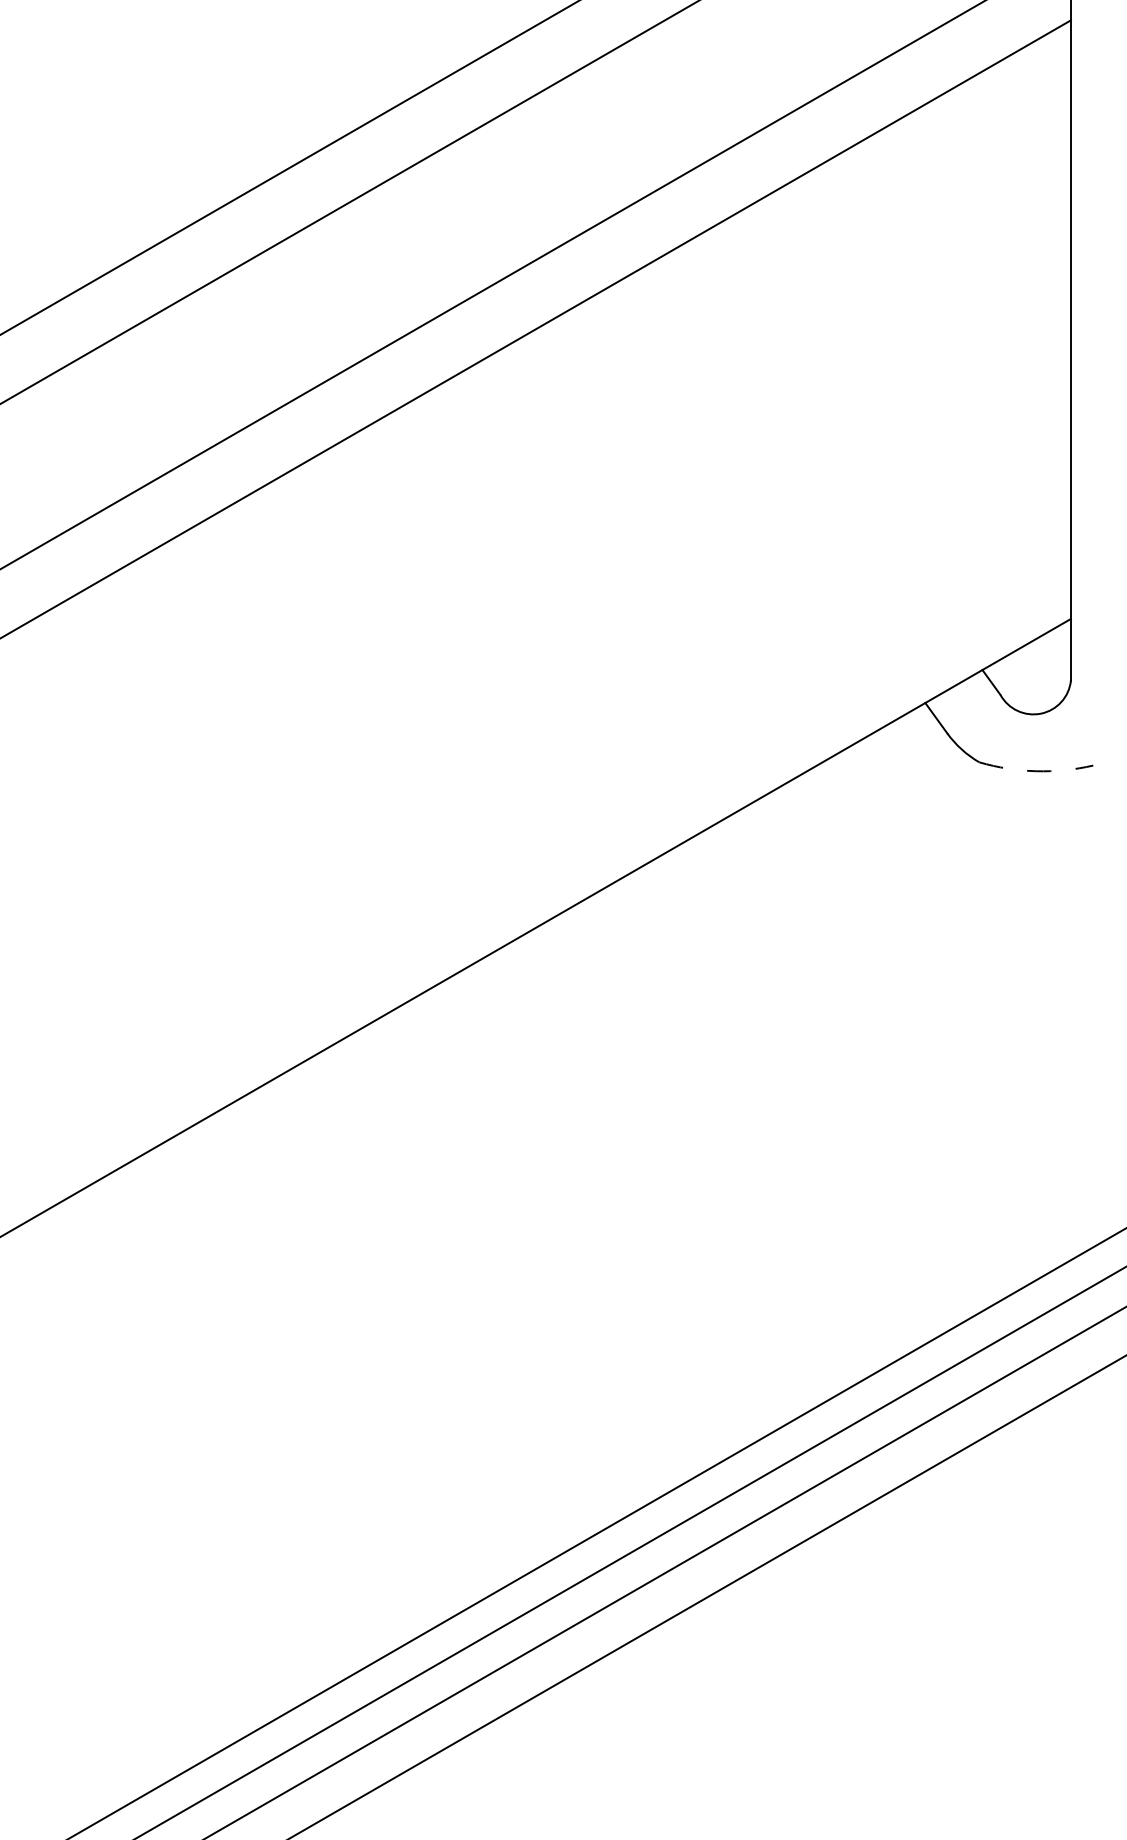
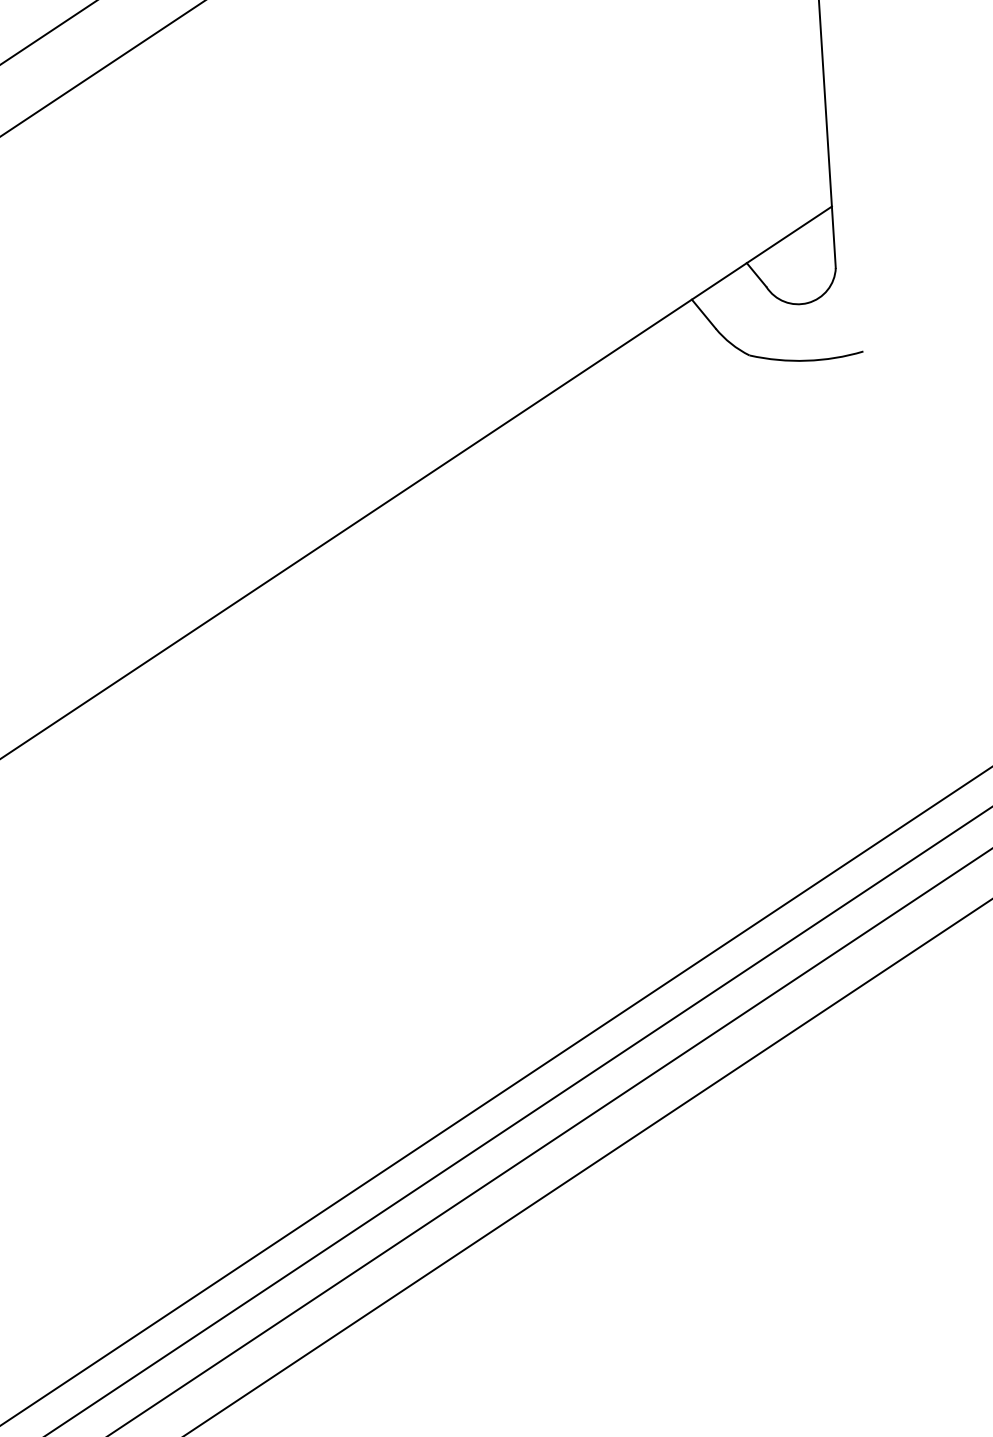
arc: (1036, 771) -> (807, 361), dashed -> solid

